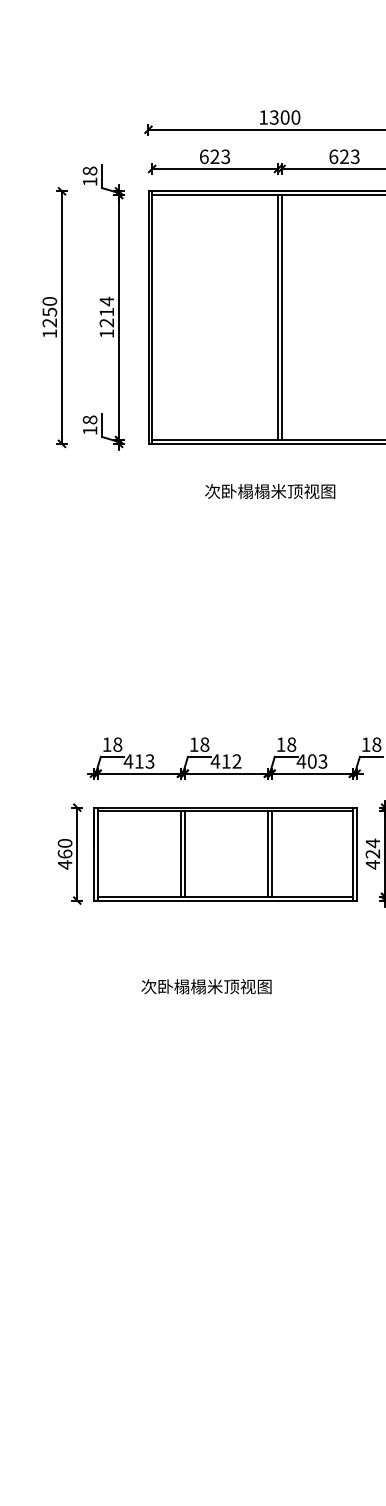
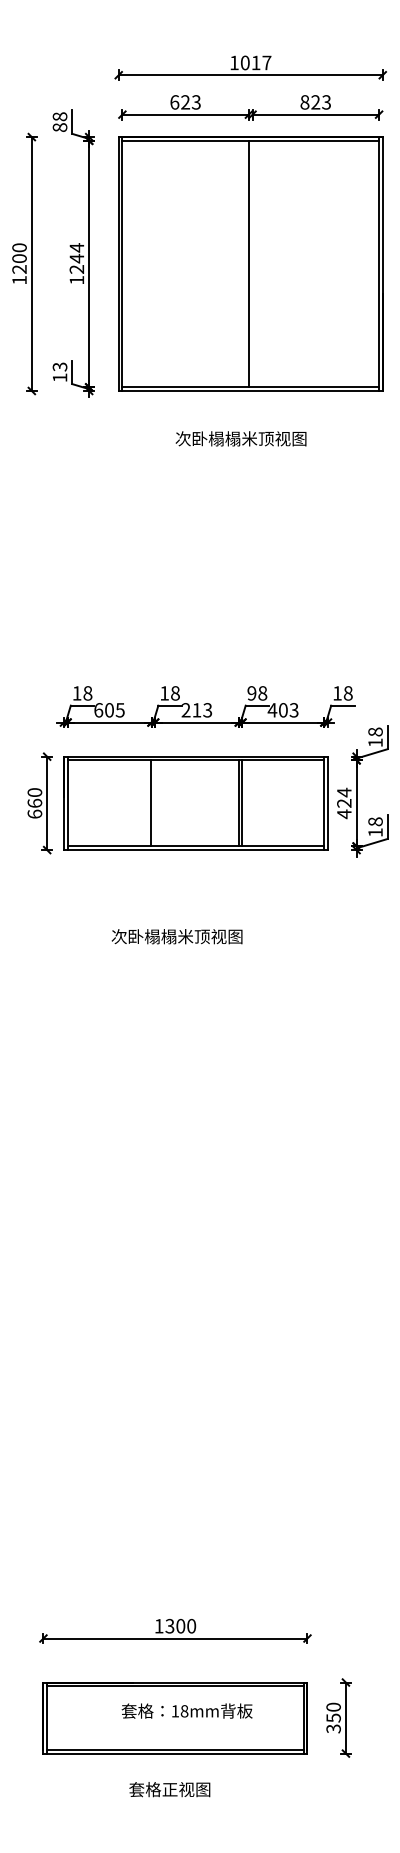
text: (284, 117) -> (255, 62), 1300 -> 1017
text: (333, 156) -> (304, 102), 623 -> 823
text: (89, 181) -> (59, 127), 18 -> 88
text: (49, 312) -> (19, 258), 1250 -> 1200
text: (106, 312) -> (76, 258), 1214 -> 1244
line: (281, 317) -> (252, 263), removed
text: (89, 419) -> (59, 366), 18 -> 13
text: (280, 744) -> (251, 693), 18 -> 98
text: (138, 761) -> (108, 710), 413 -> 605
text: (225, 761) -> (196, 710), 412 -> 213
line: (185, 854) -> (155, 803), removed
text: (64, 865) -> (34, 814), 460 -> 660

